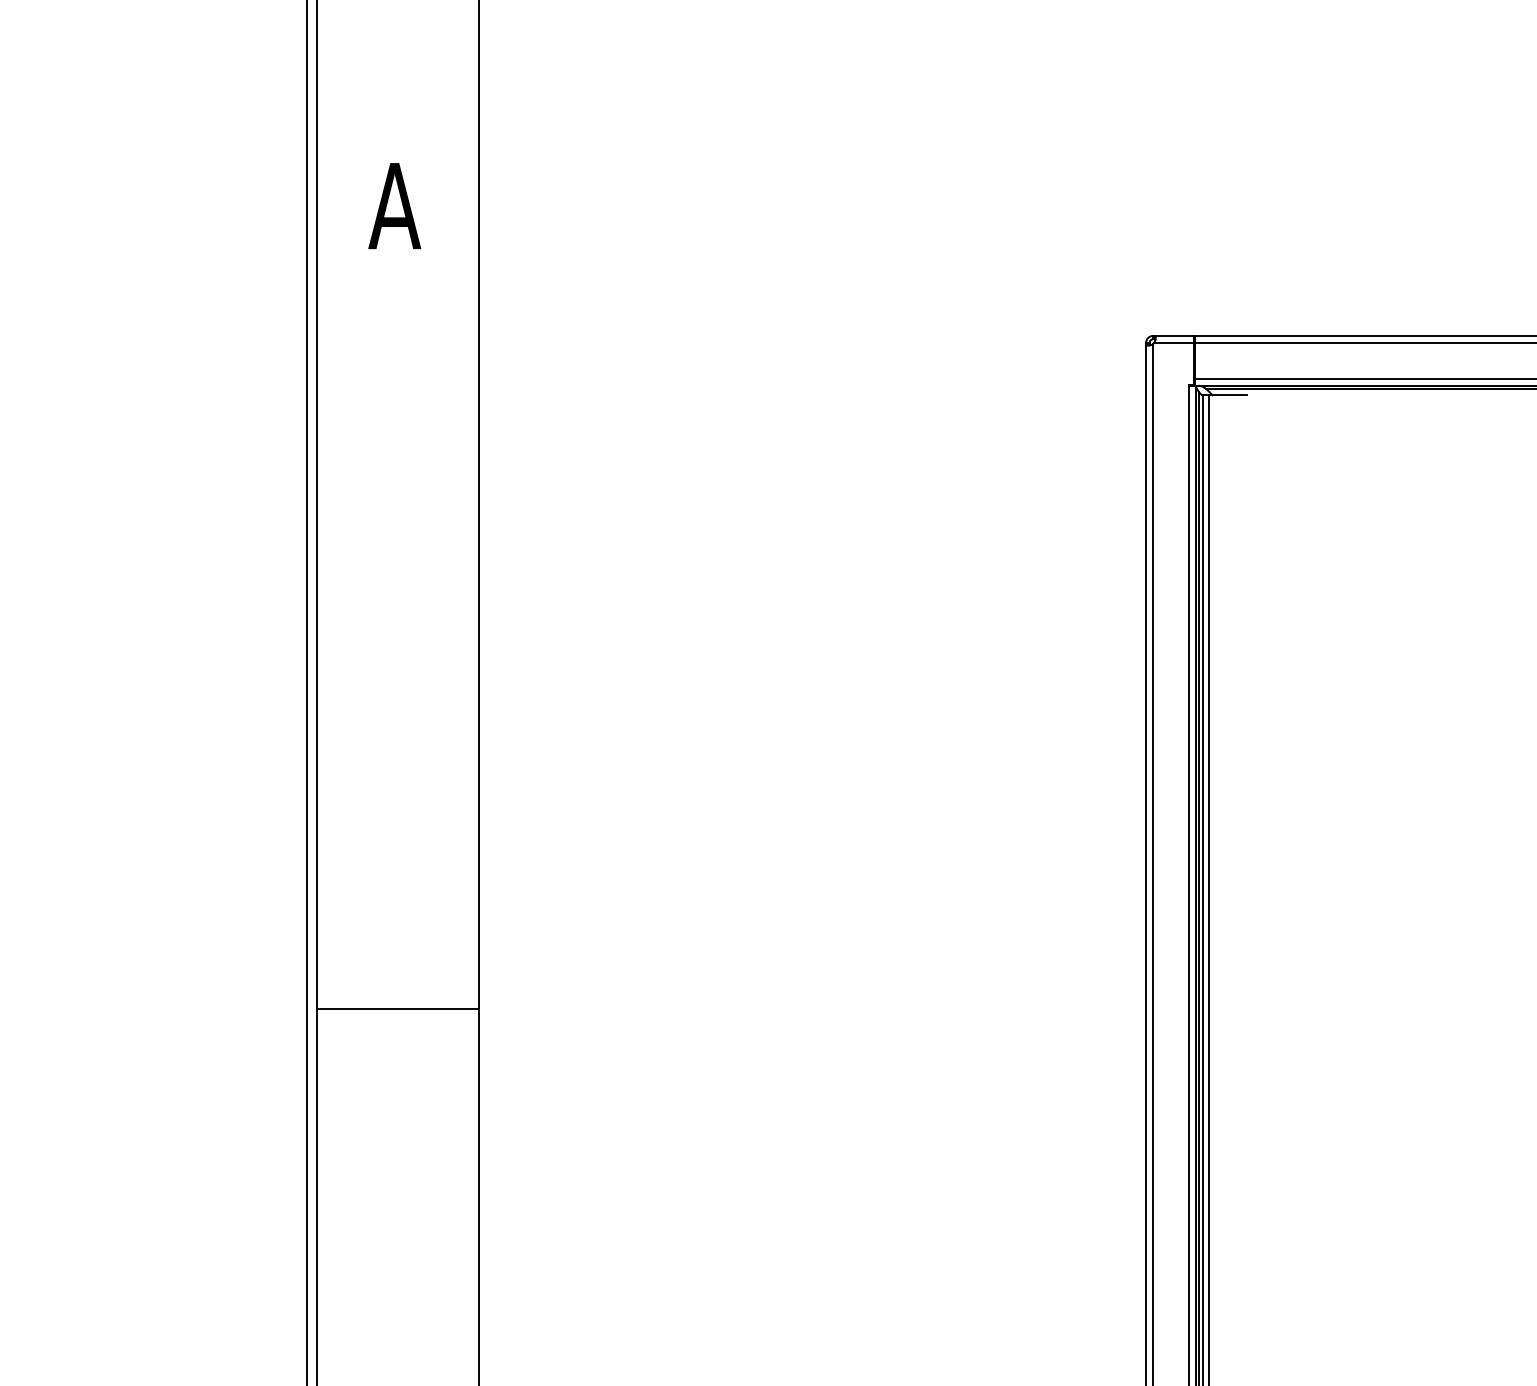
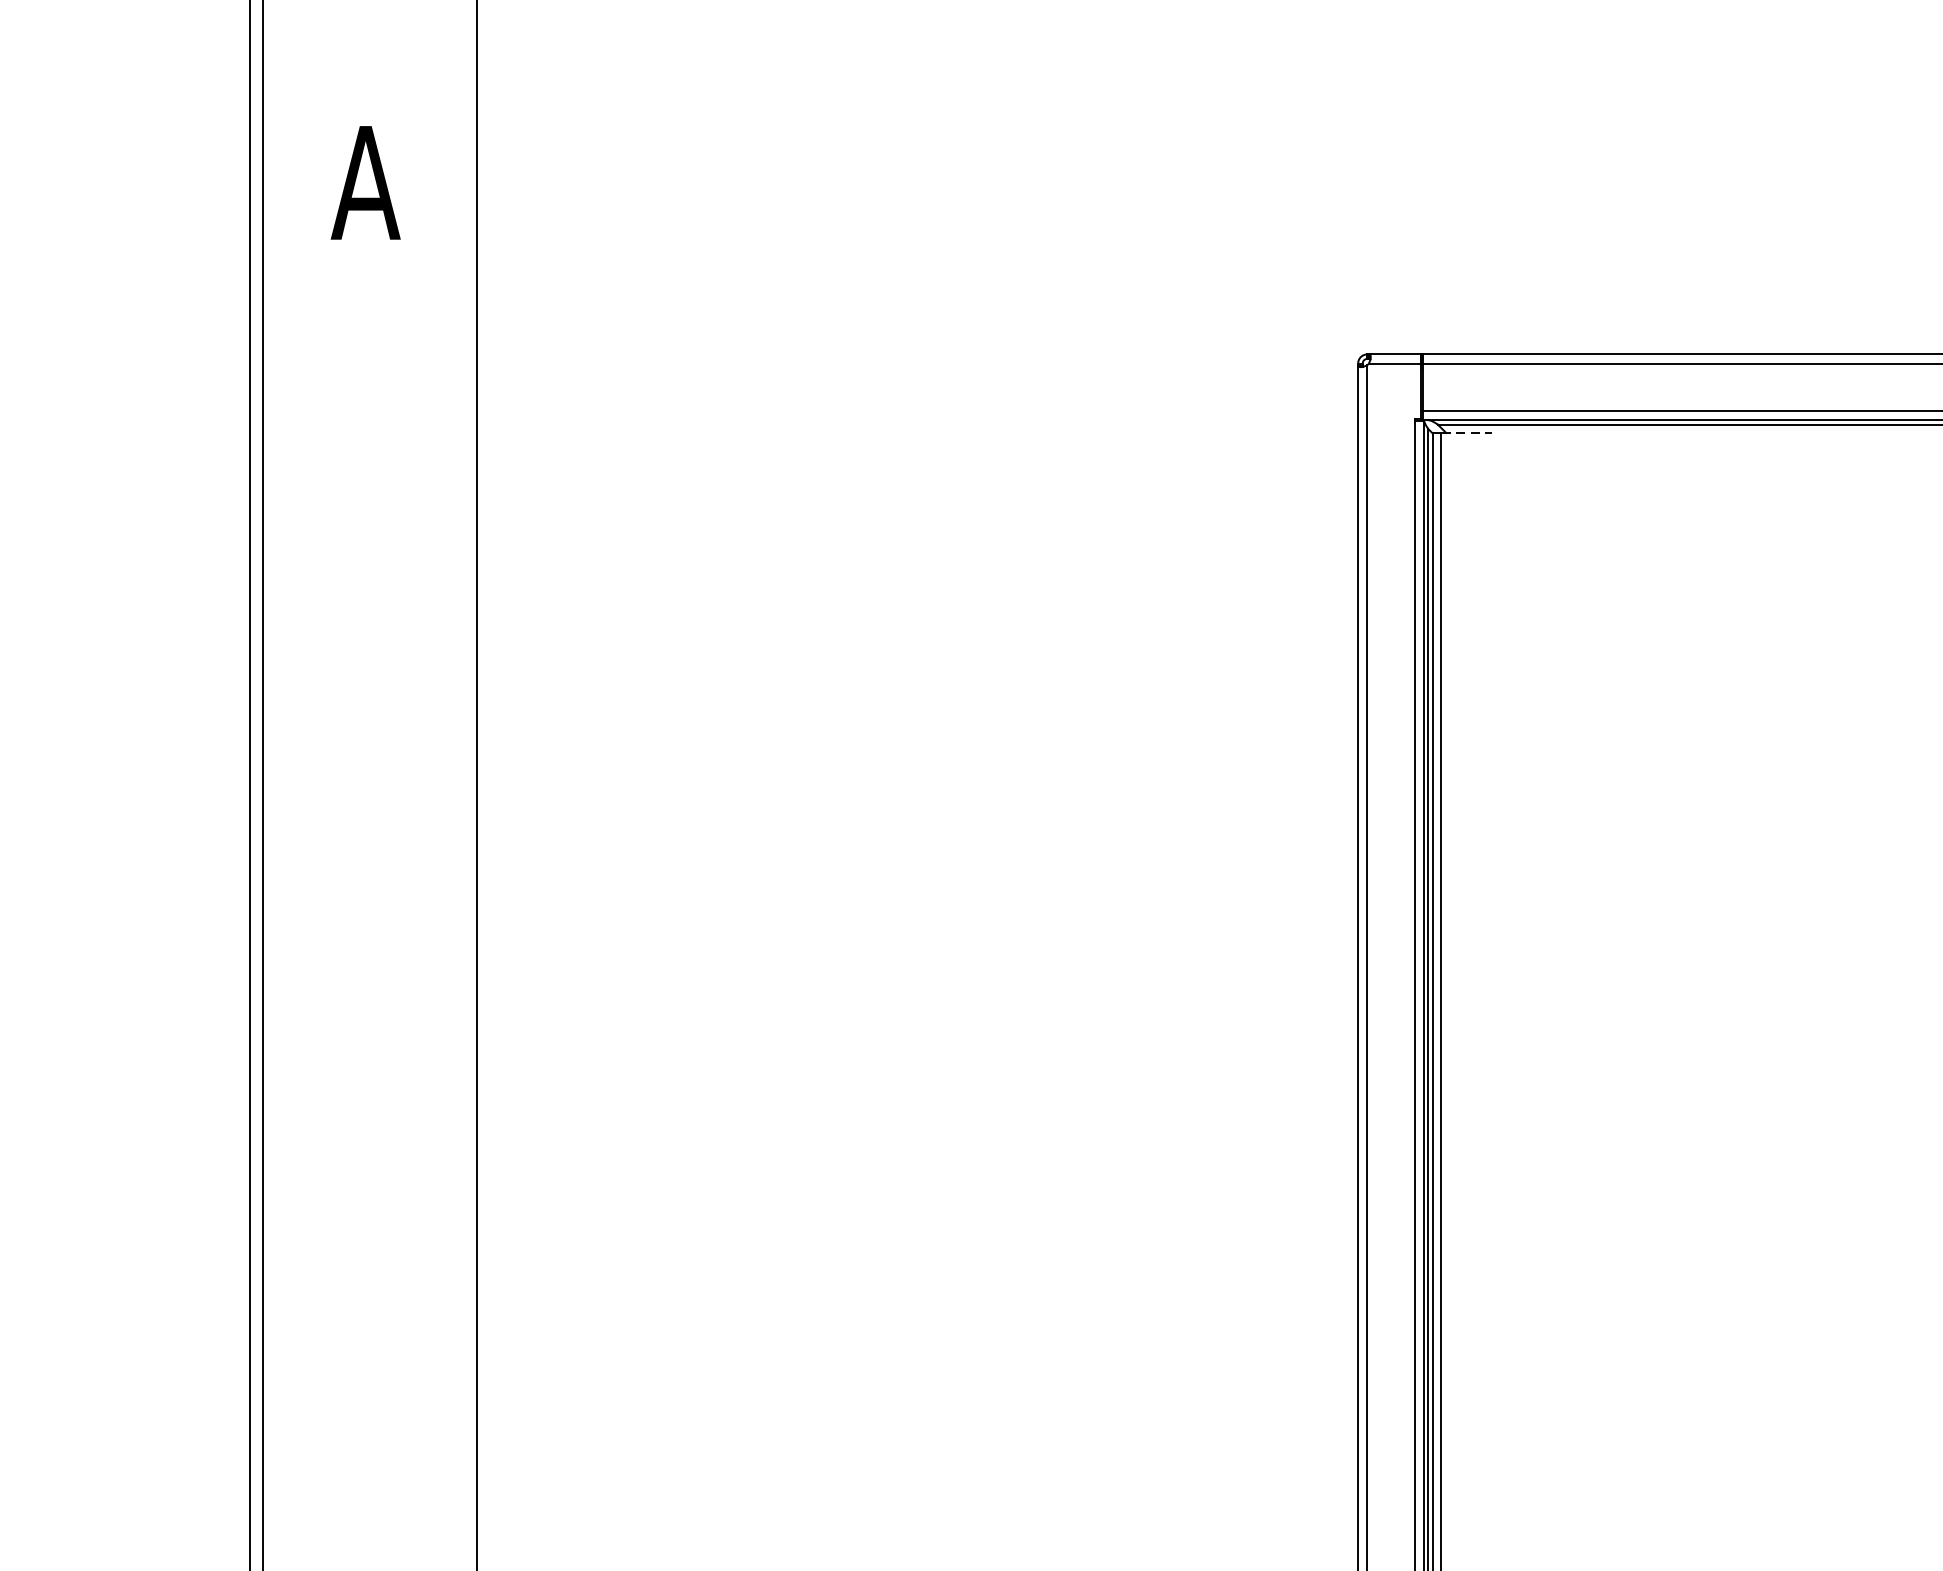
line: (1228, 395) -> (1466, 433), solid -> dashed
line: (397, 1008) -> (369, 1242), removed

